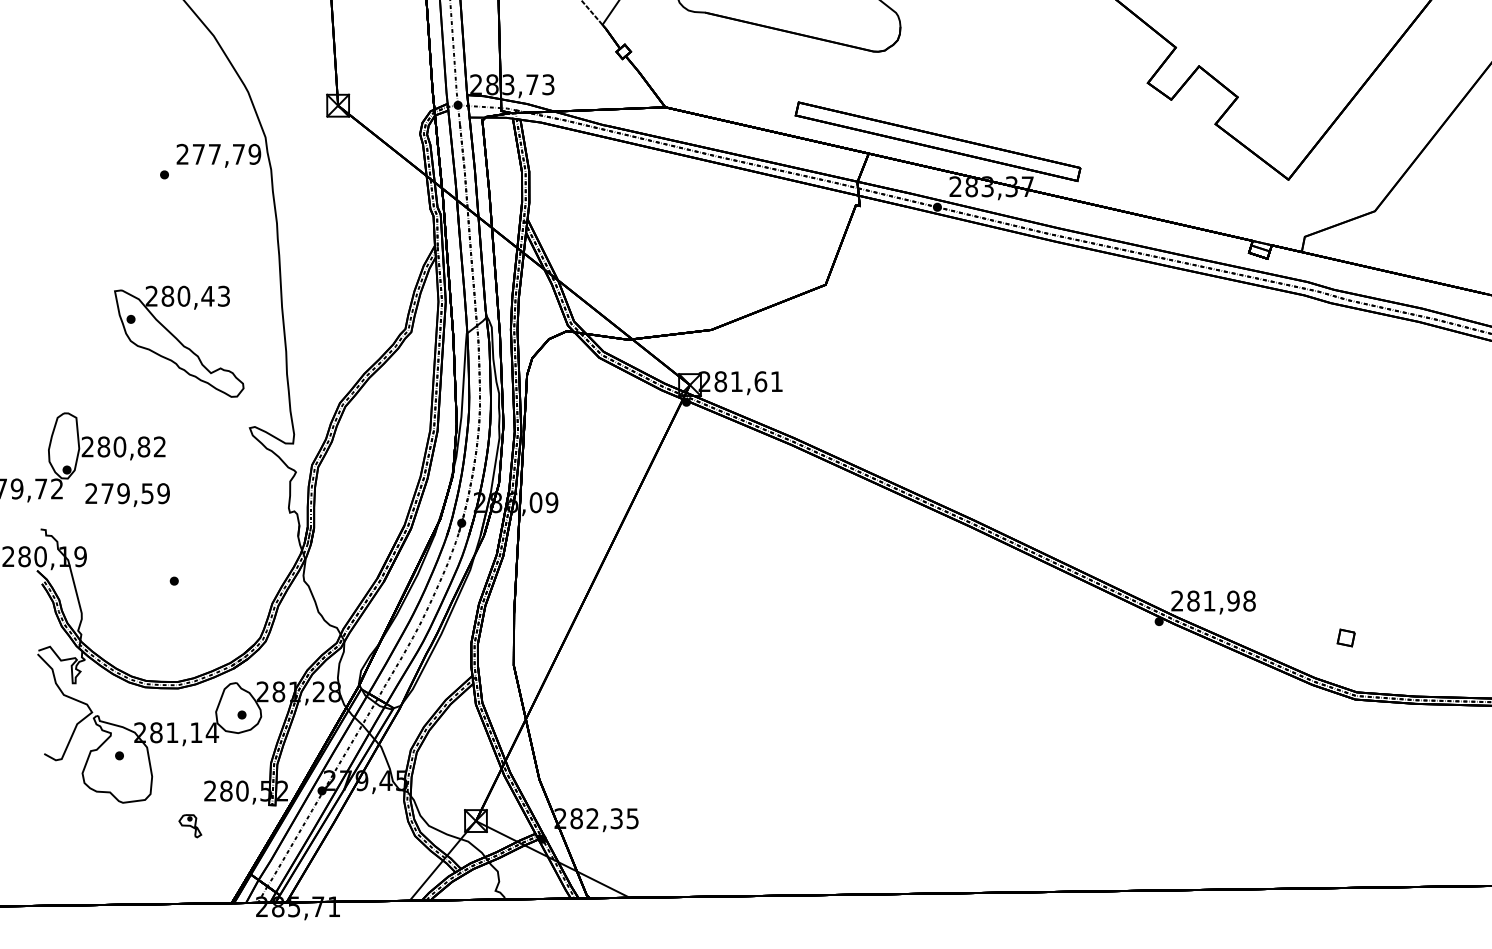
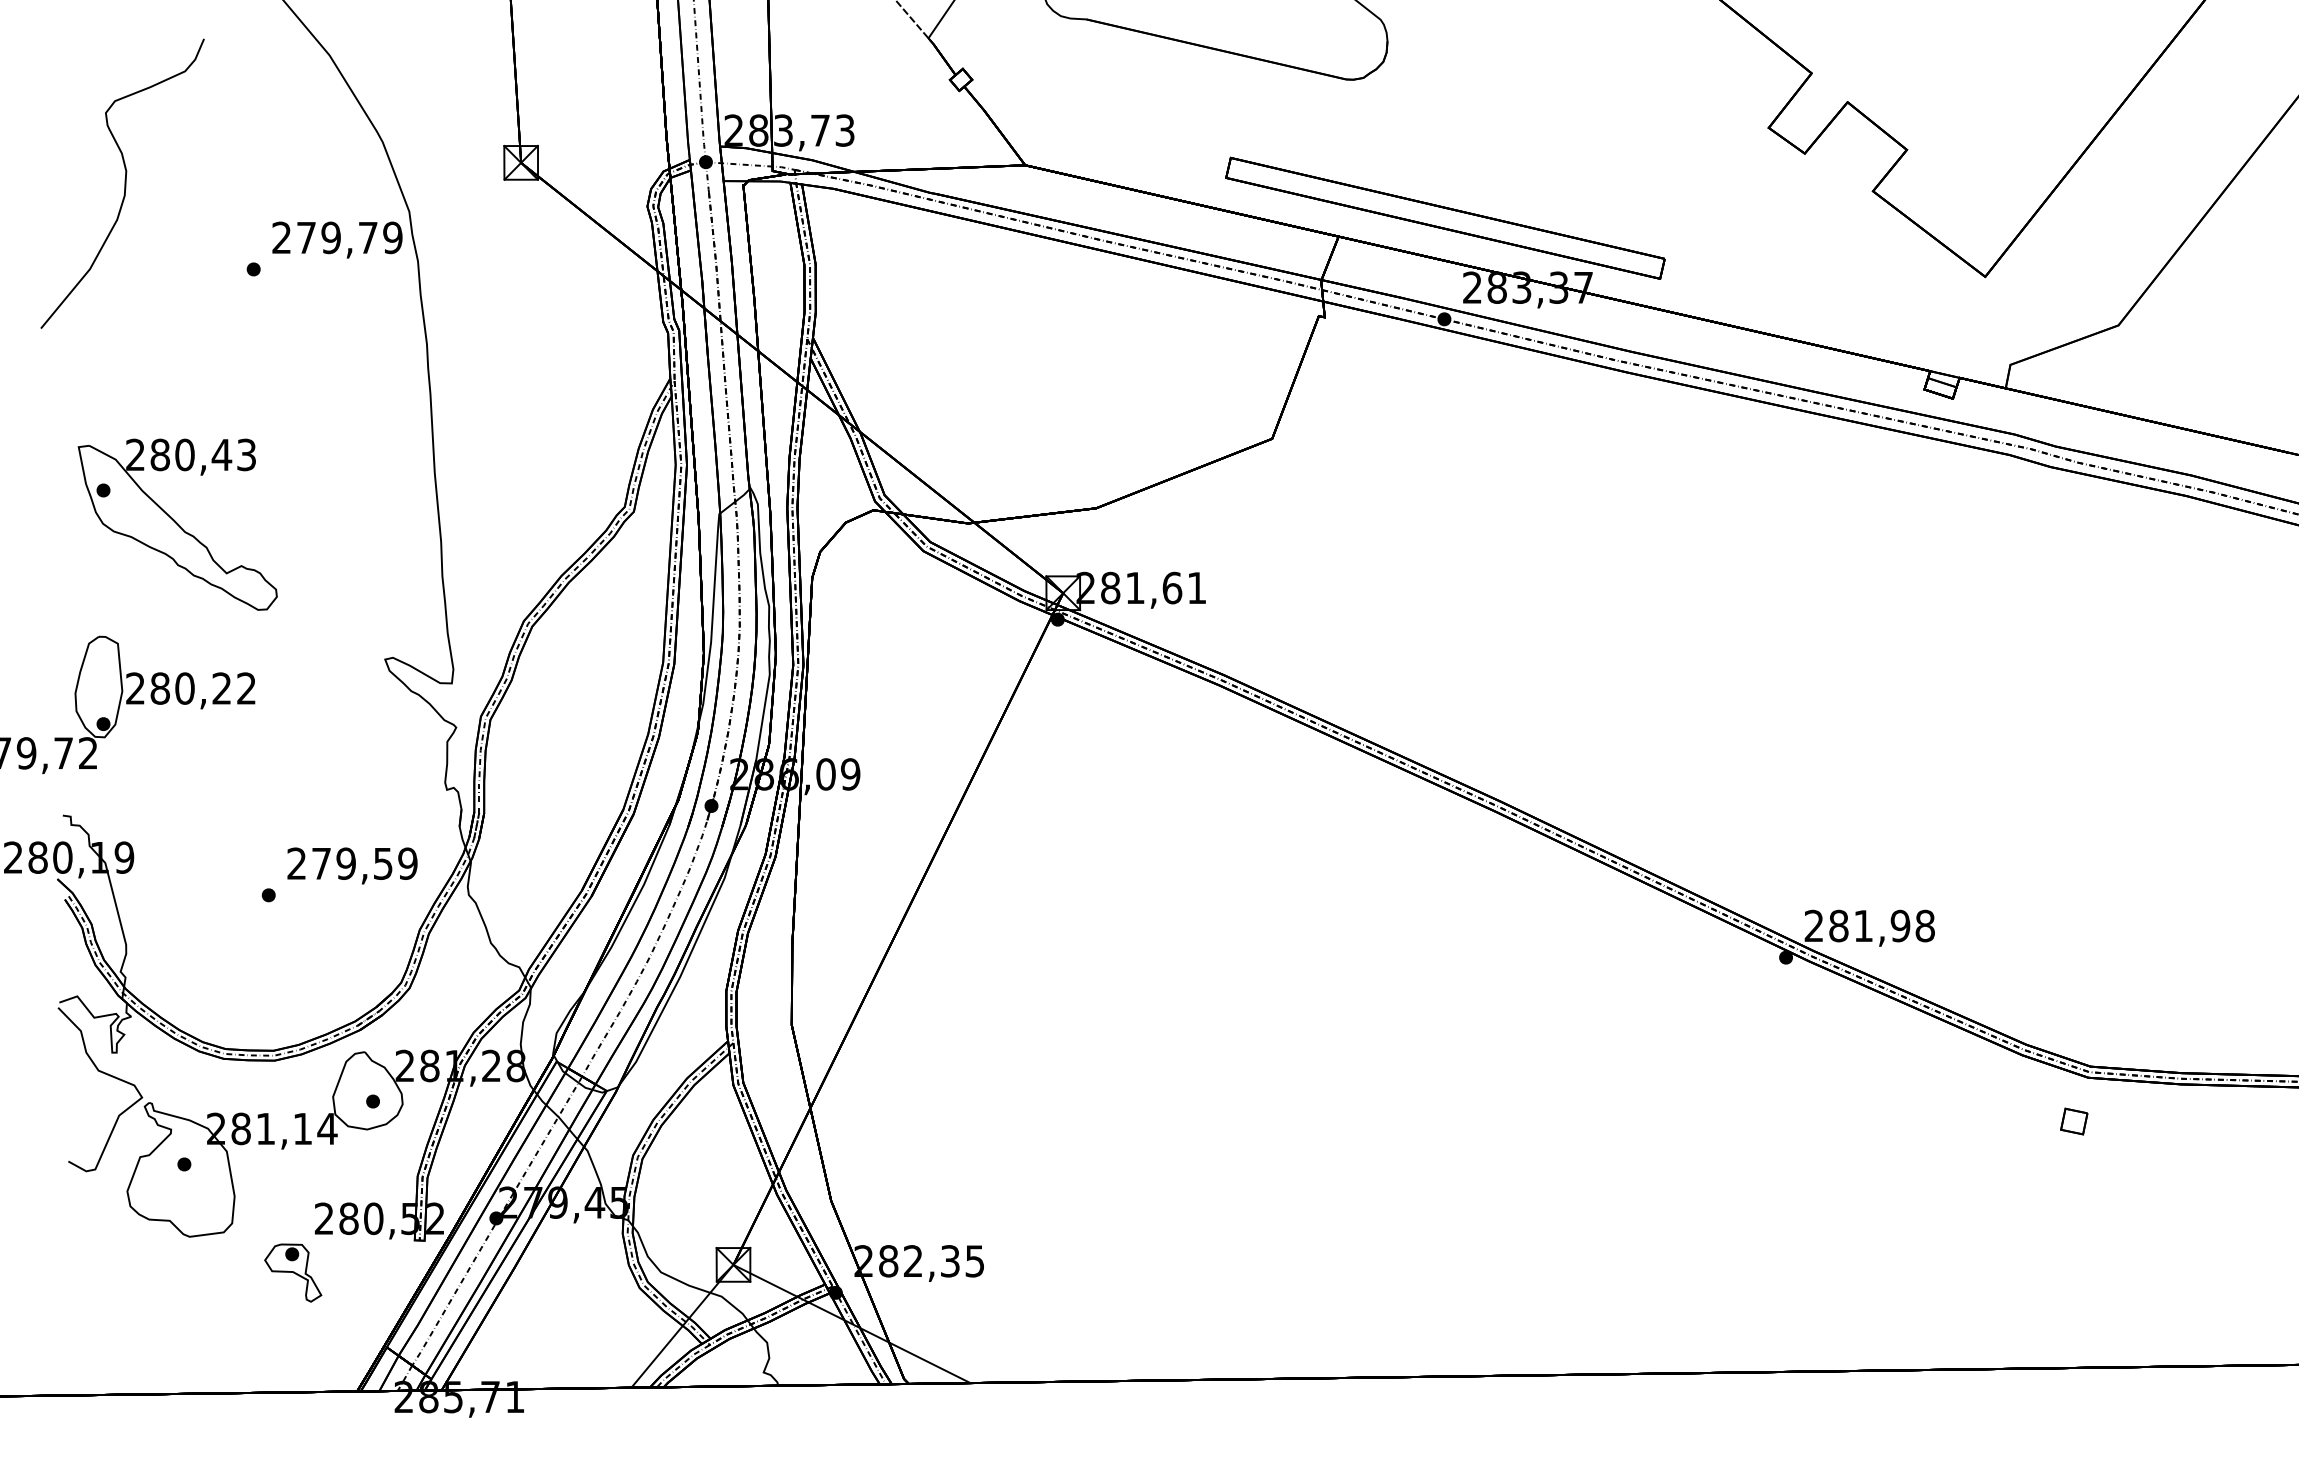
curve: (80, 119) -> (124, 184), added
text: (214, 153) -> (330, 236), 277,79 -> 279,79
part: (179, 341) -> (178, 524), moved
text: (143, 446) -> (221, 687), 280,82 -> 280,22
text: (127, 495) -> (352, 866), moved
part: (1345, 637) -> (2073, 1120), moved
part: (190, 825) -> (293, 1271), size x1.67

